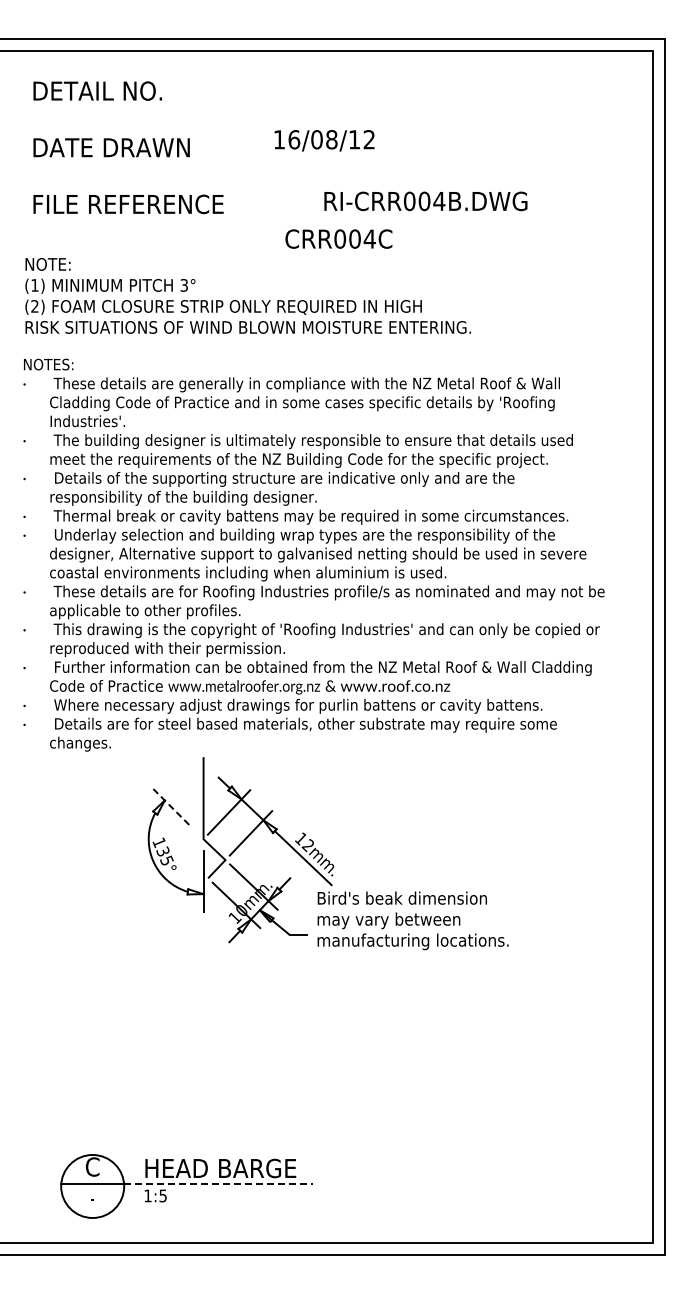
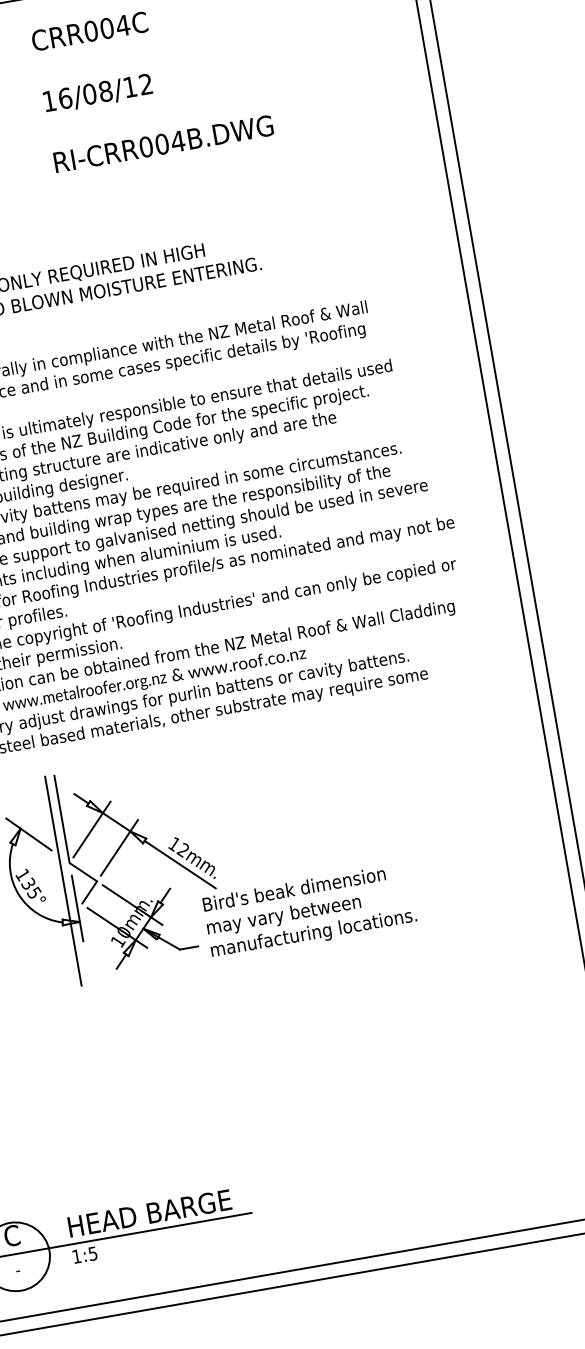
text: (324, 140) -> (97, 93), moved
text: (425, 201) -> (163, 144), moved
text: (338, 238) -> (89, 30), moved
line: (170, 806) -> (27, 834), dashed -> solid
line: (195, 854) -> (63, 880), added
line: (218, 1184) -> (150, 1231), dashed -> solid

